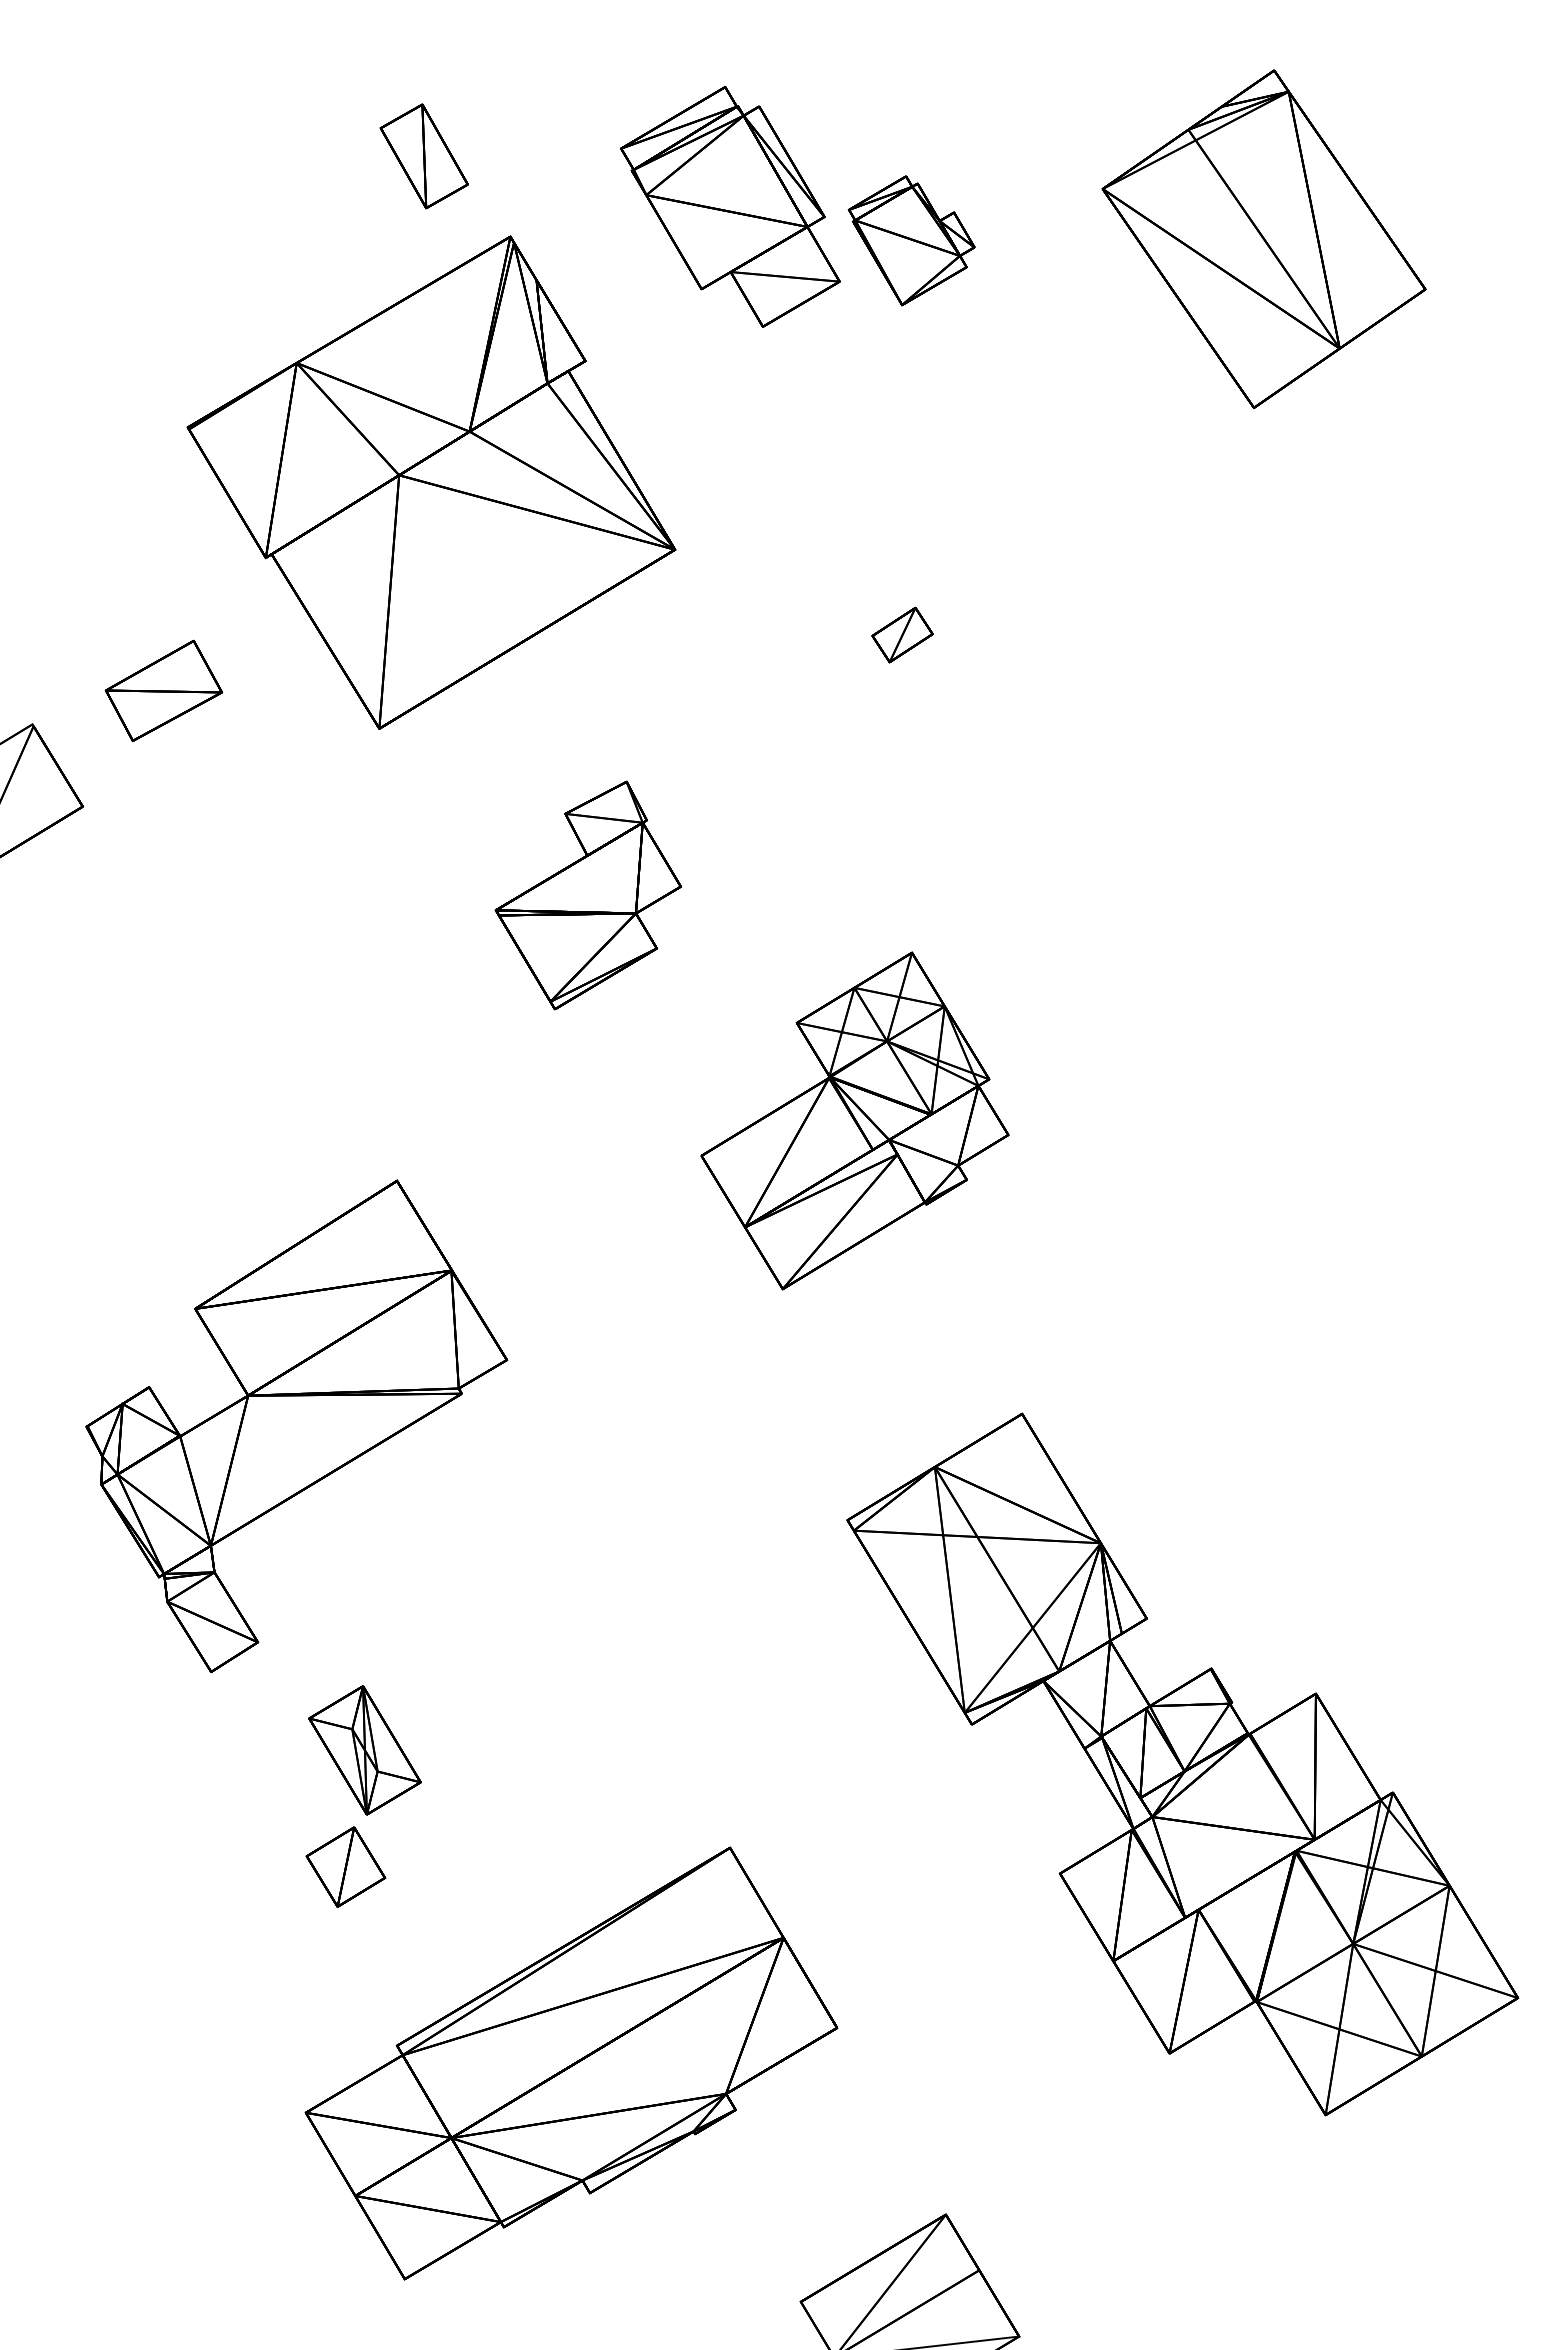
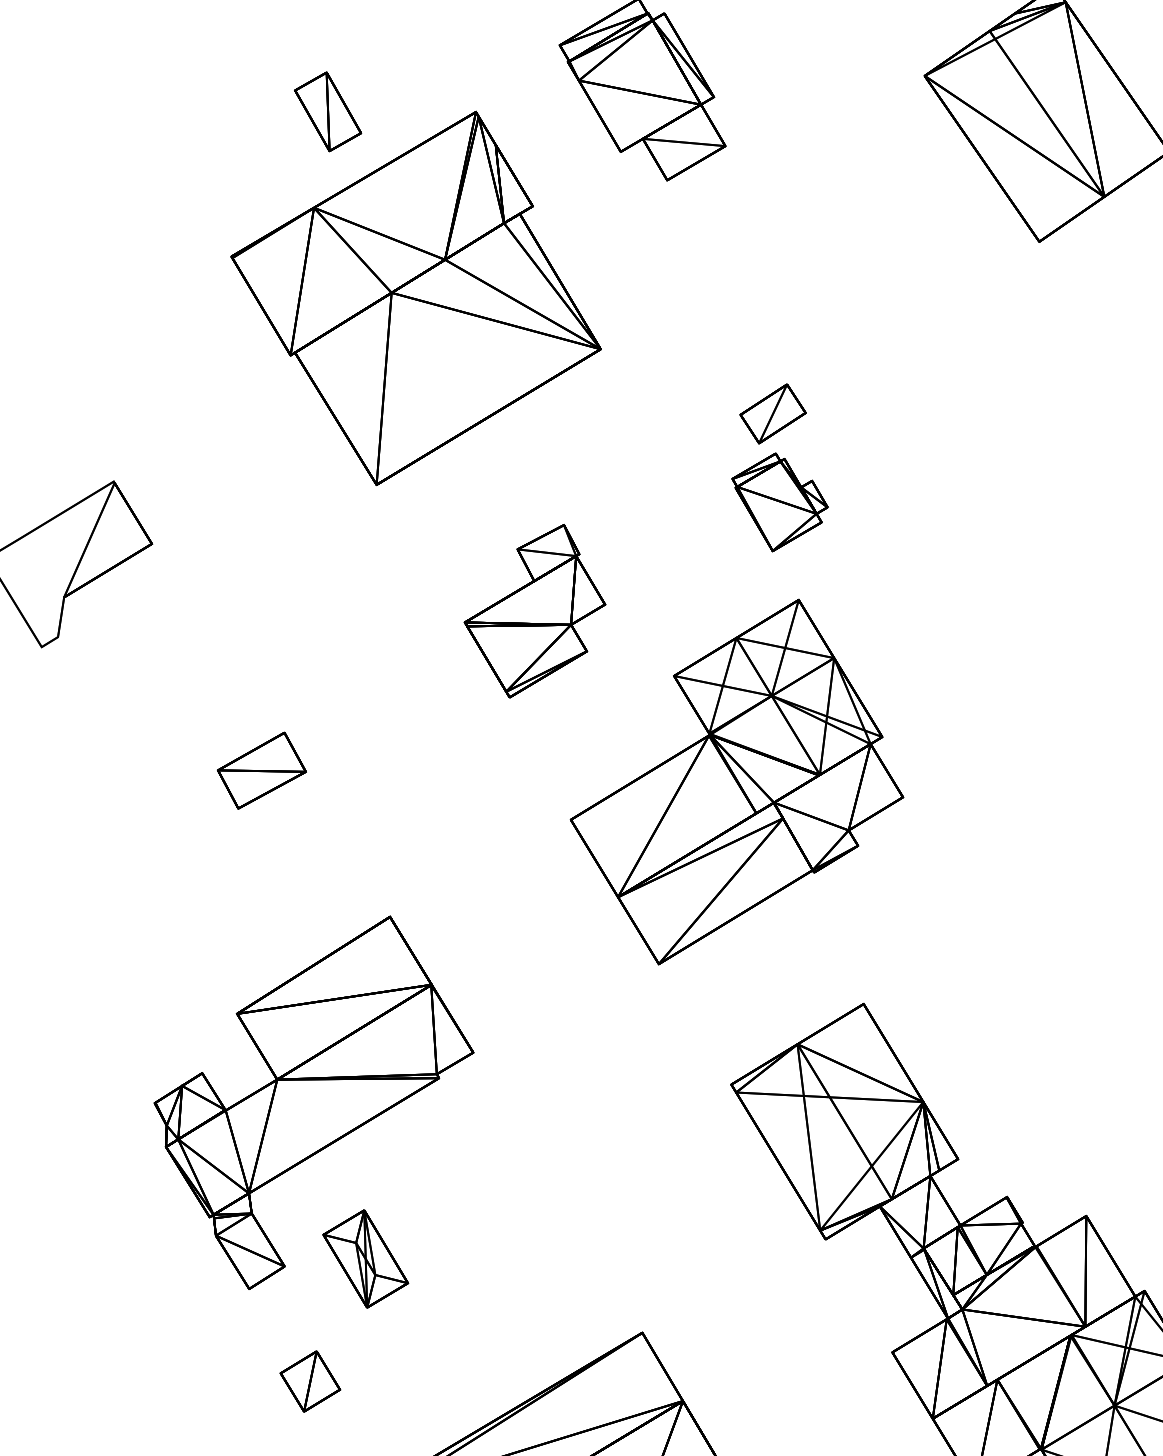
part: (423, 156) -> (327, 111), moved
part: (911, 240) -> (779, 502), moved
part: (902, 634) -> (773, 413), size x1.43
part: (163, 691) -> (261, 771), moved
part: (854, 1120) -> (736, 781), size x1.43
part: (296, 1425) -> (313, 1102), moved
part: (345, 1866) -> (310, 1381), moved

